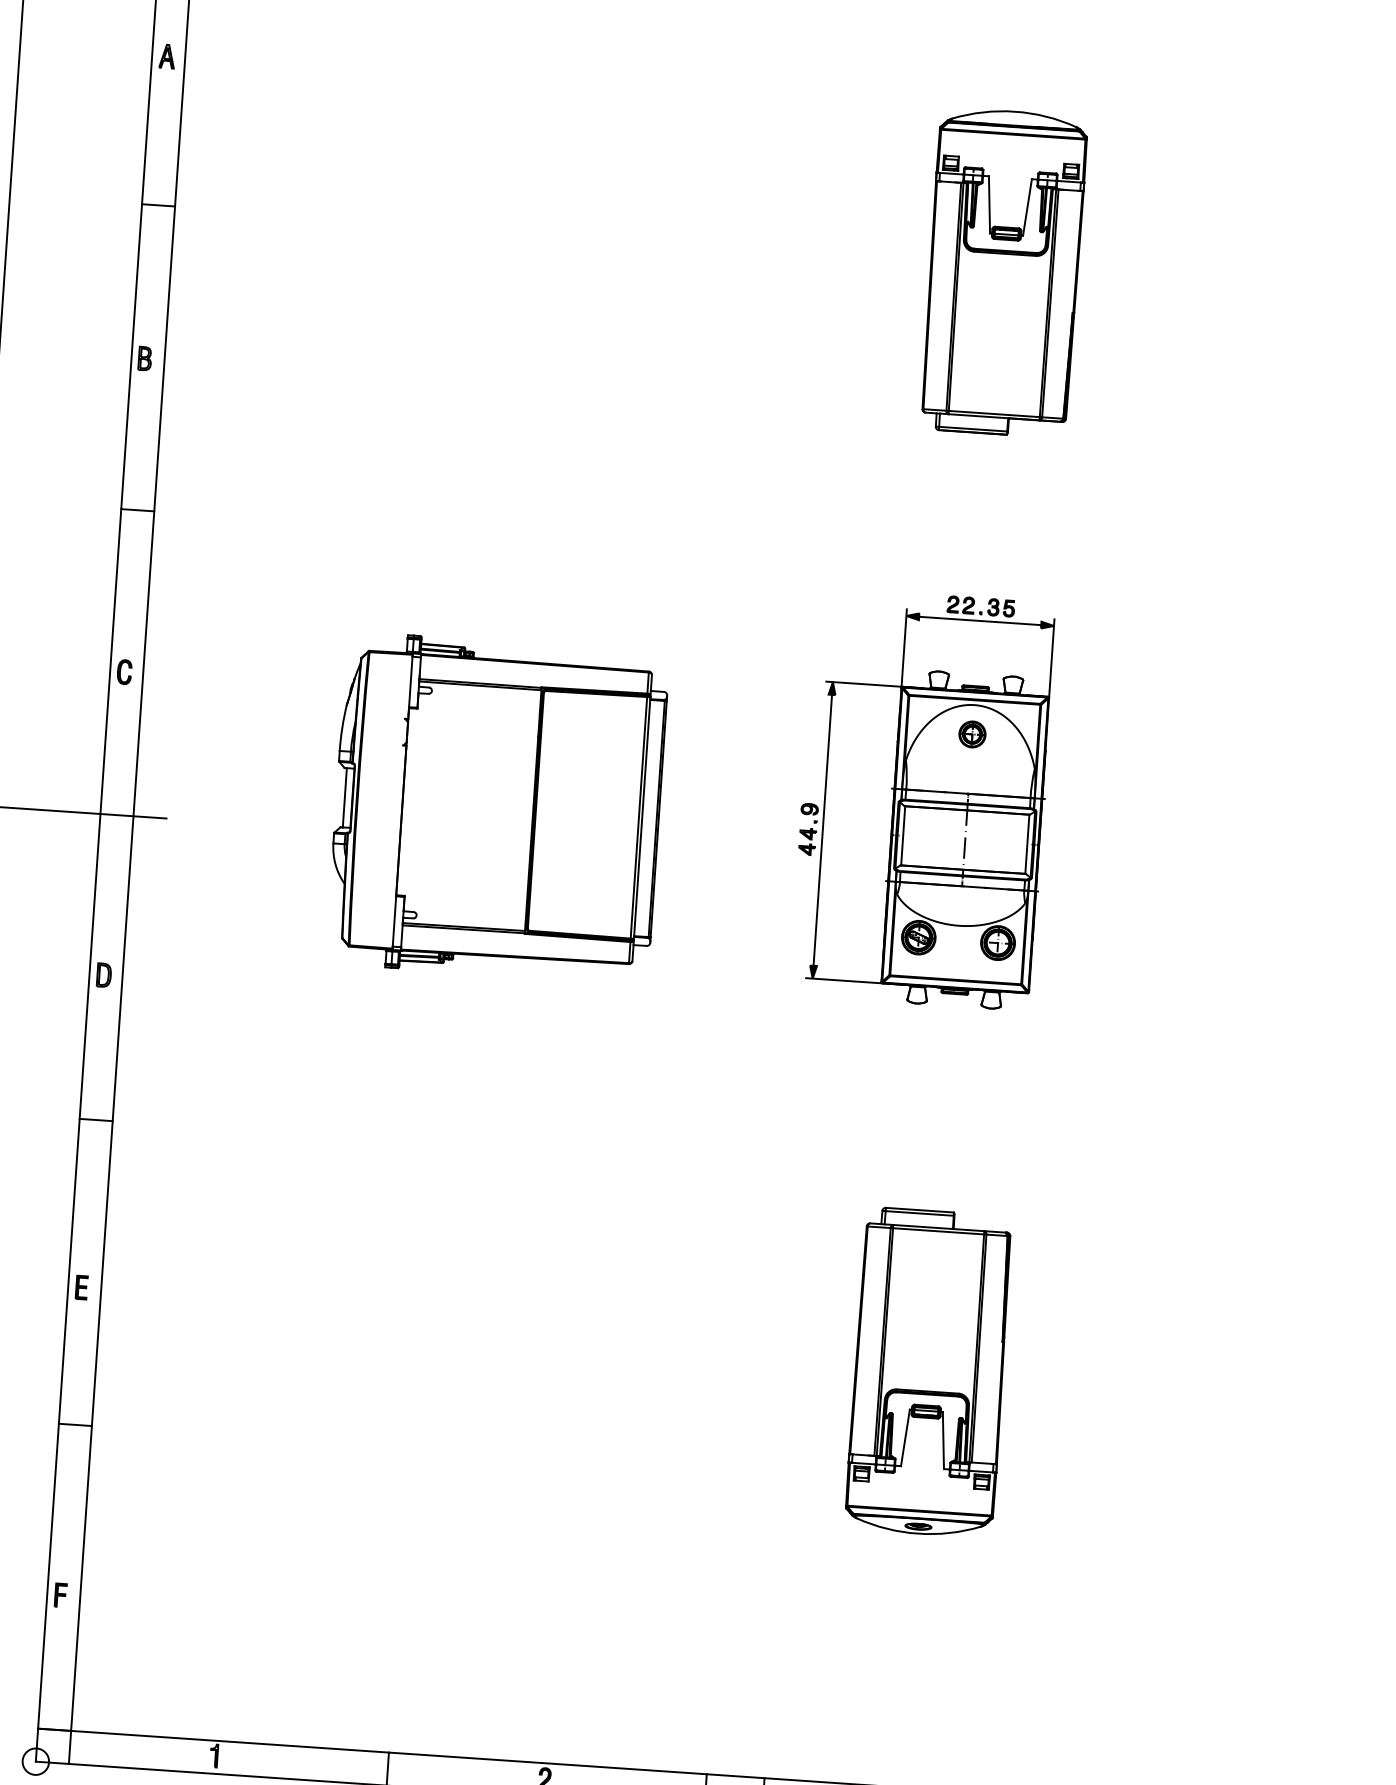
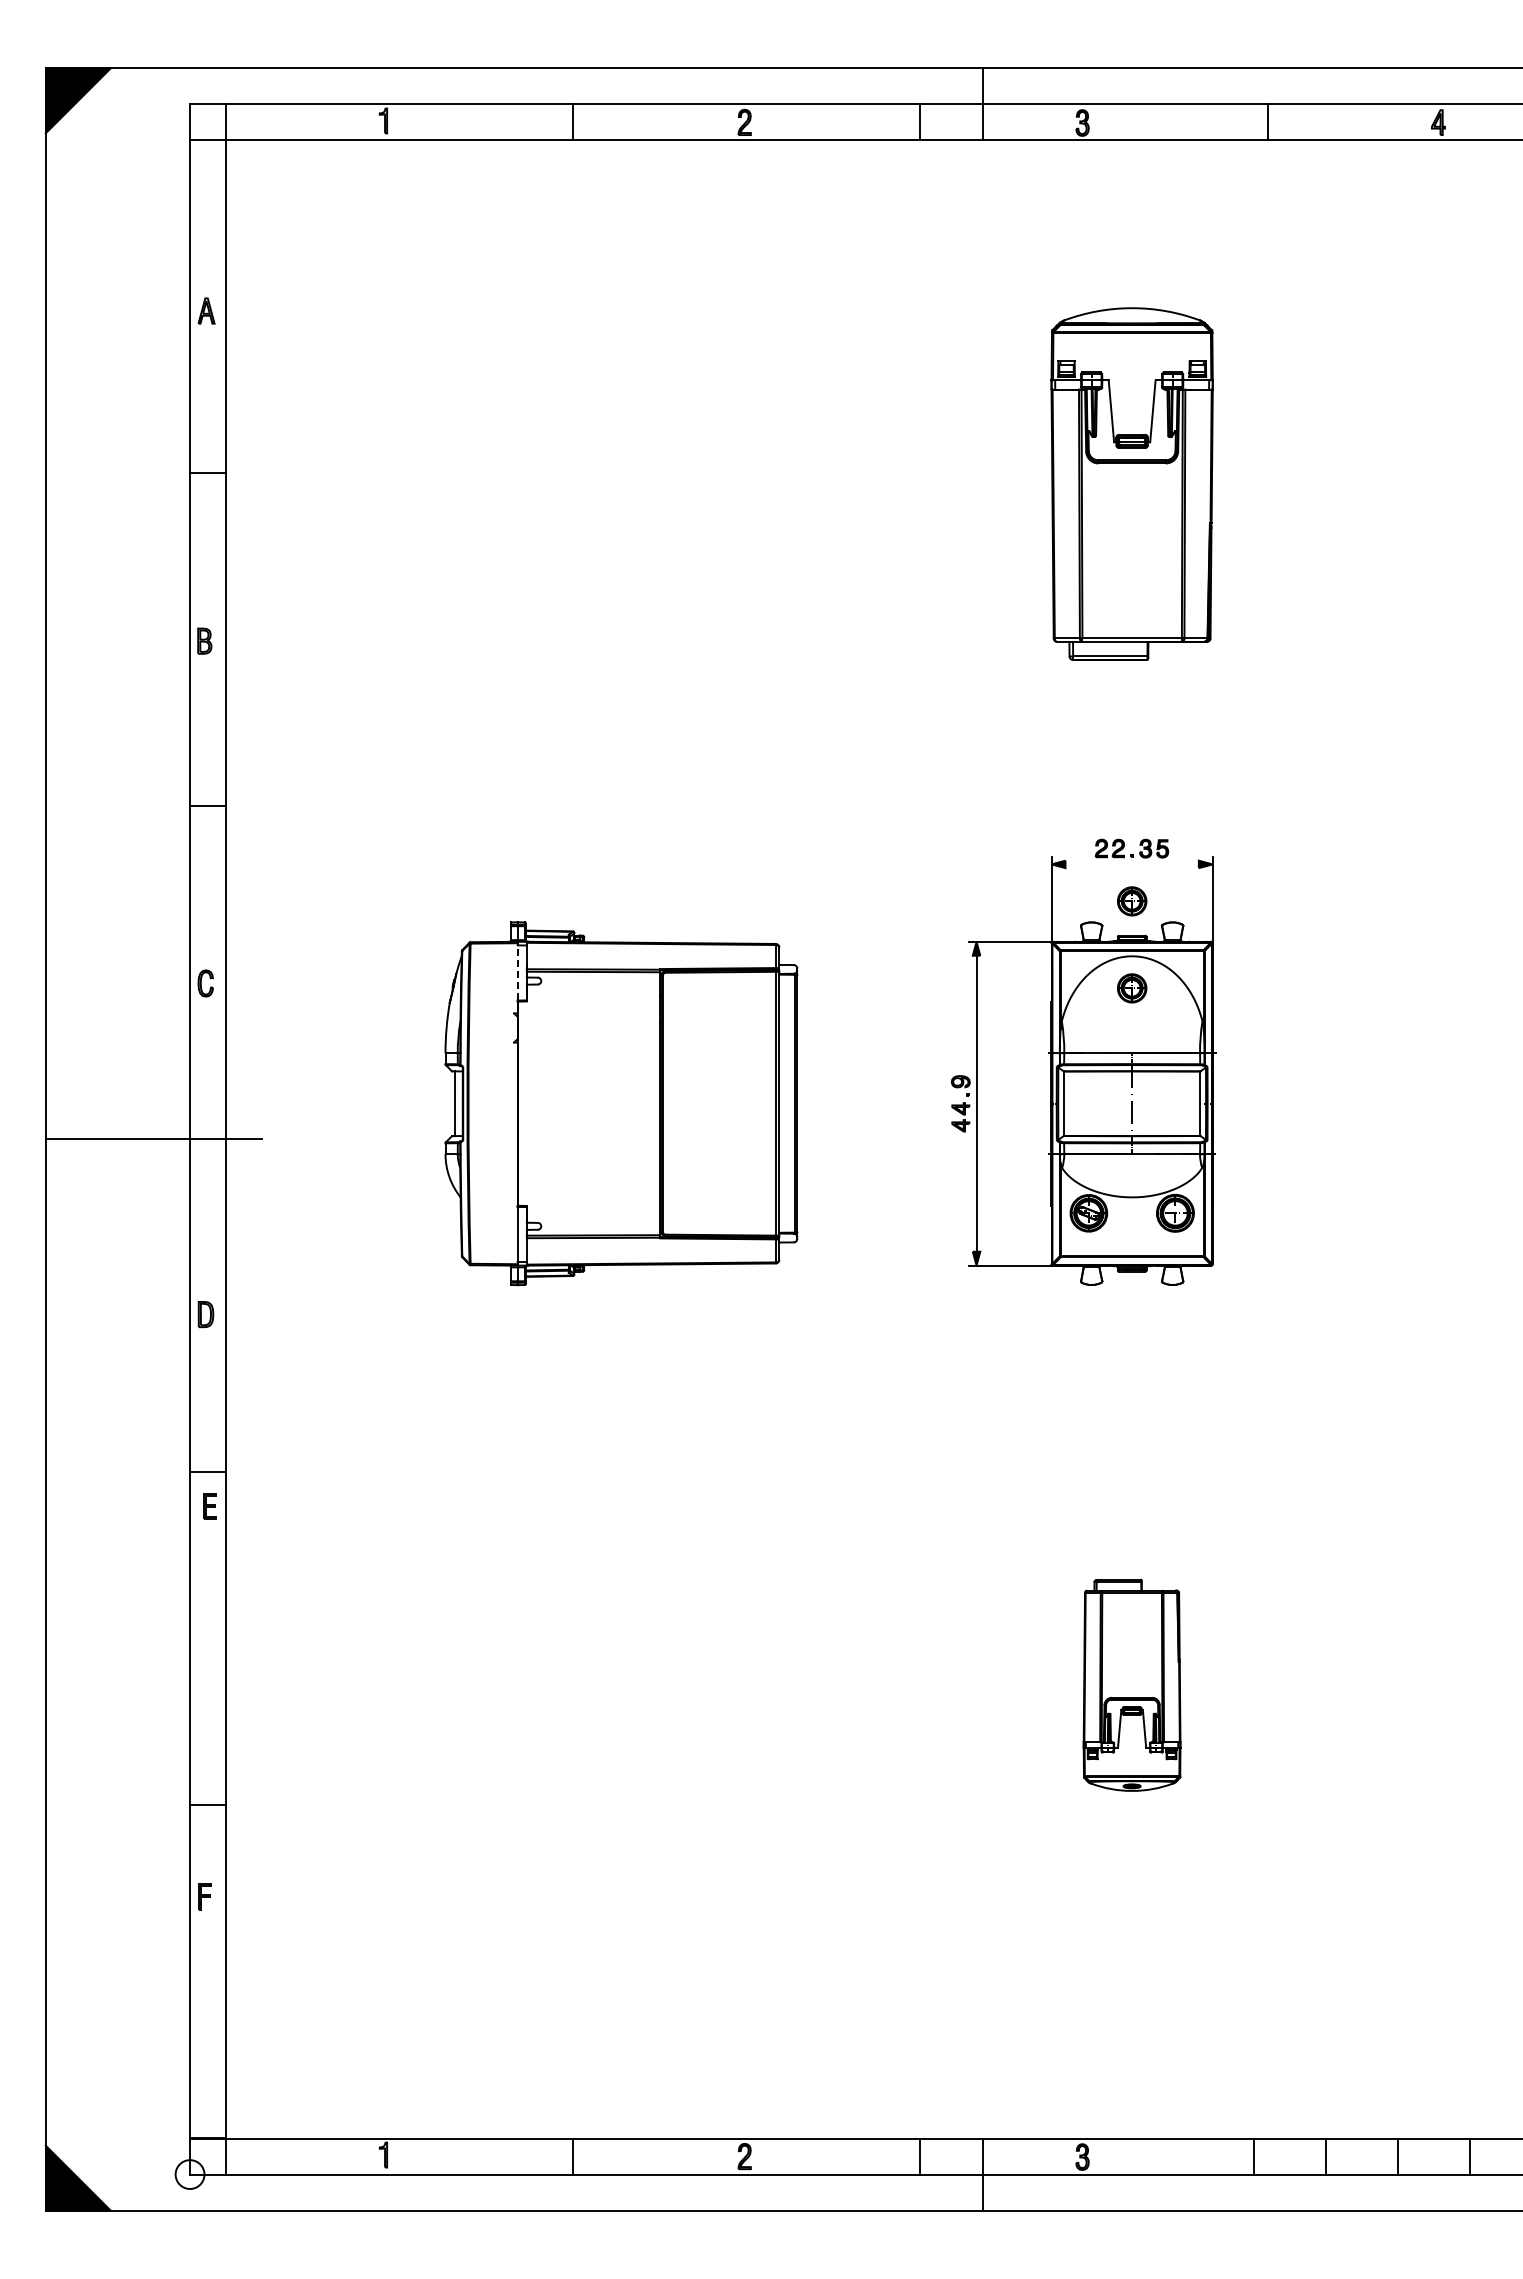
line: (979, 620) -> (1131, 864), removed
part: (978, 654) -> (1132, 901), added
line: (410, 681) -> (517, 972), solid -> dashed
part: (81, 1287) -> (209, 1506), moved
part: (928, 1372) -> (1131, 1685), size x0.6
part: (60, 1594) -> (204, 1896), moved

